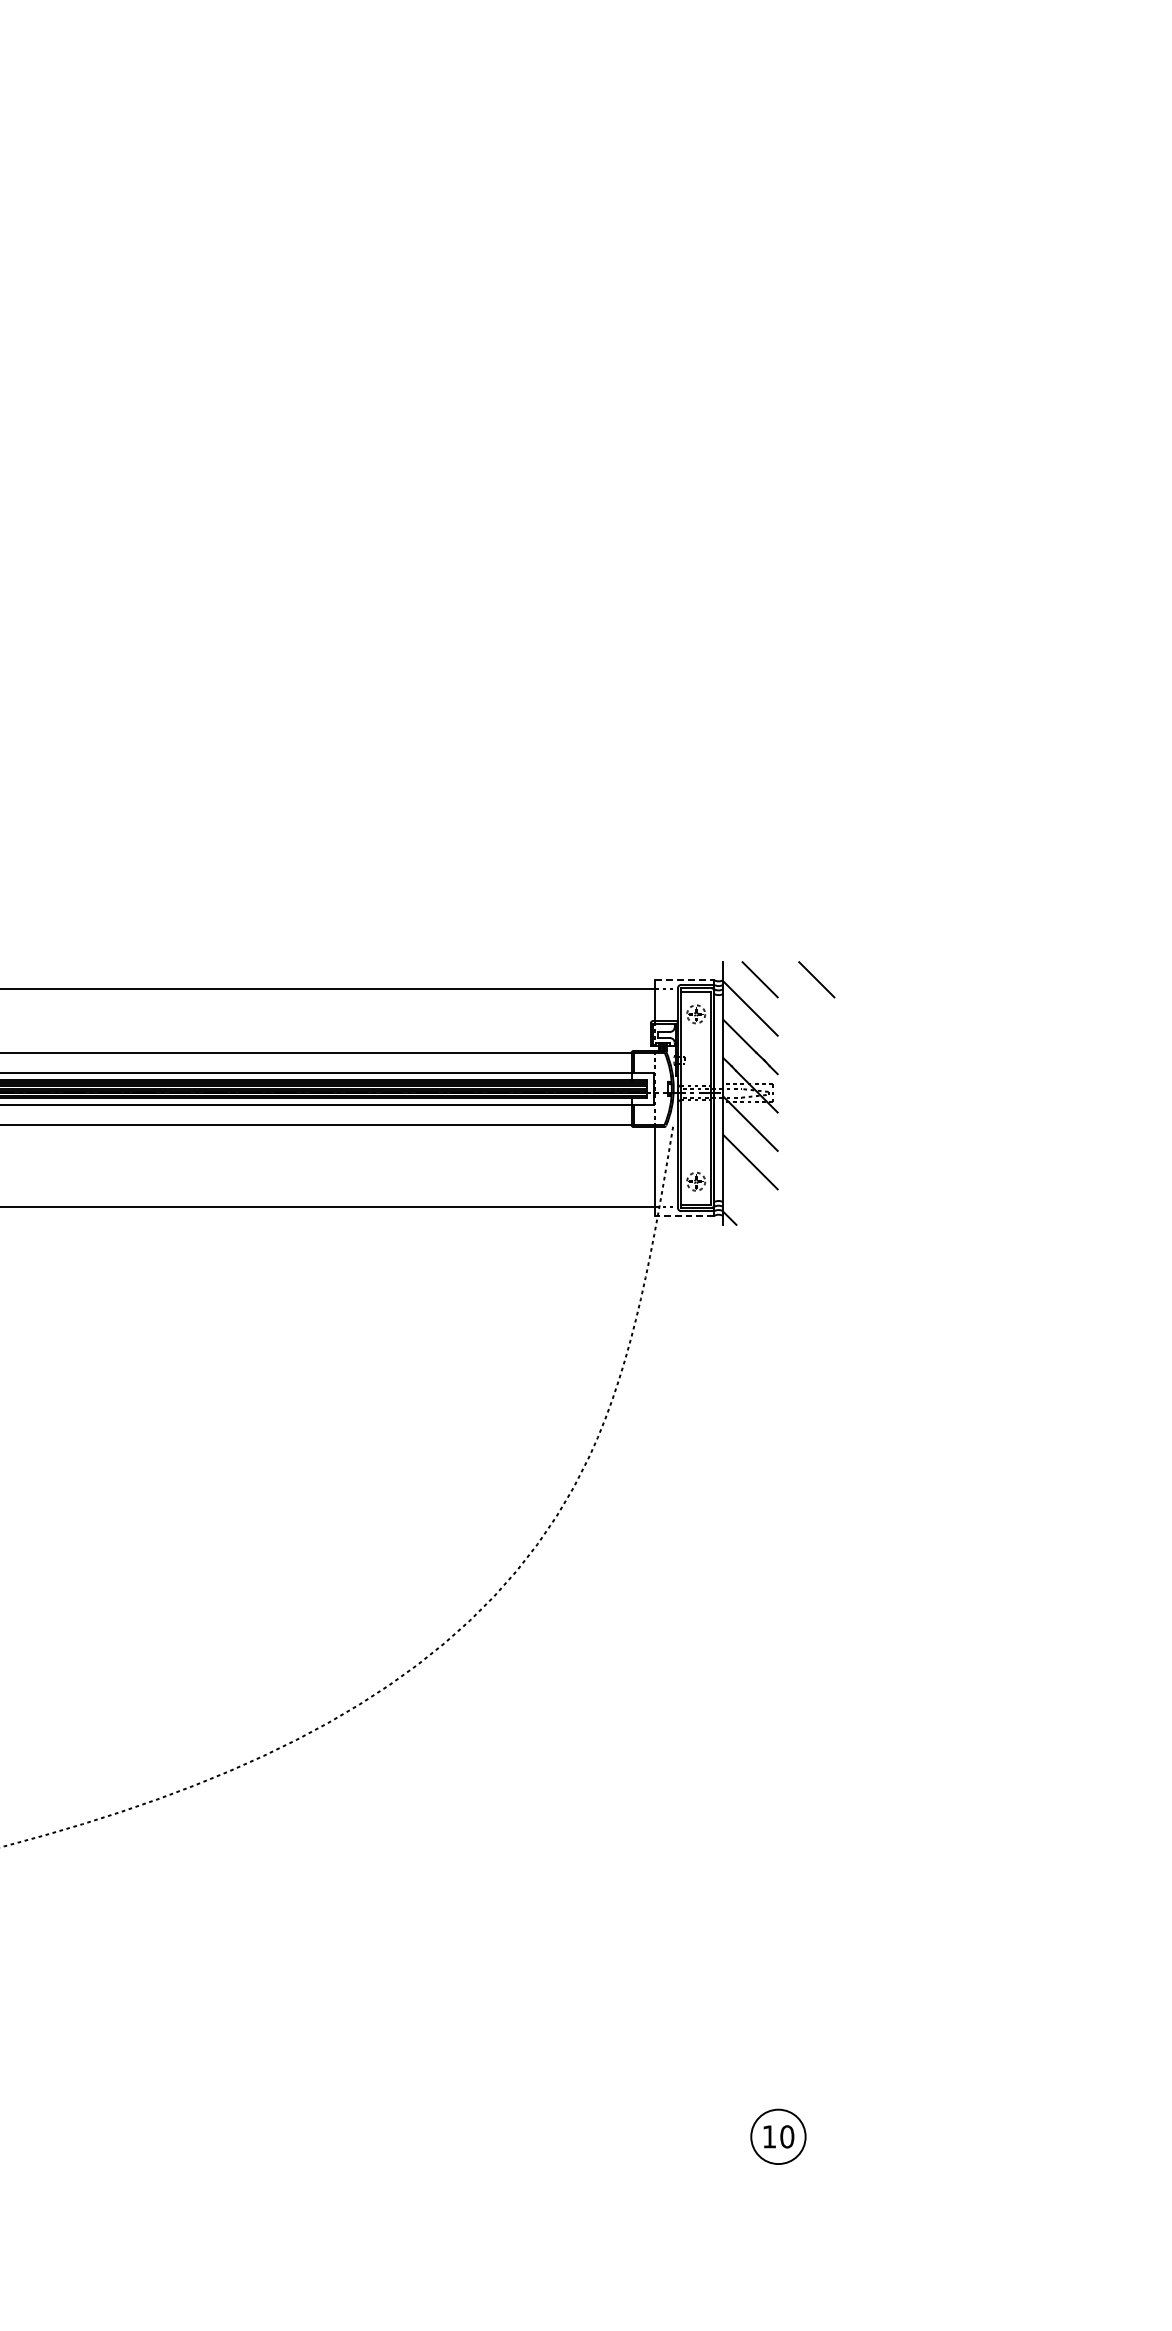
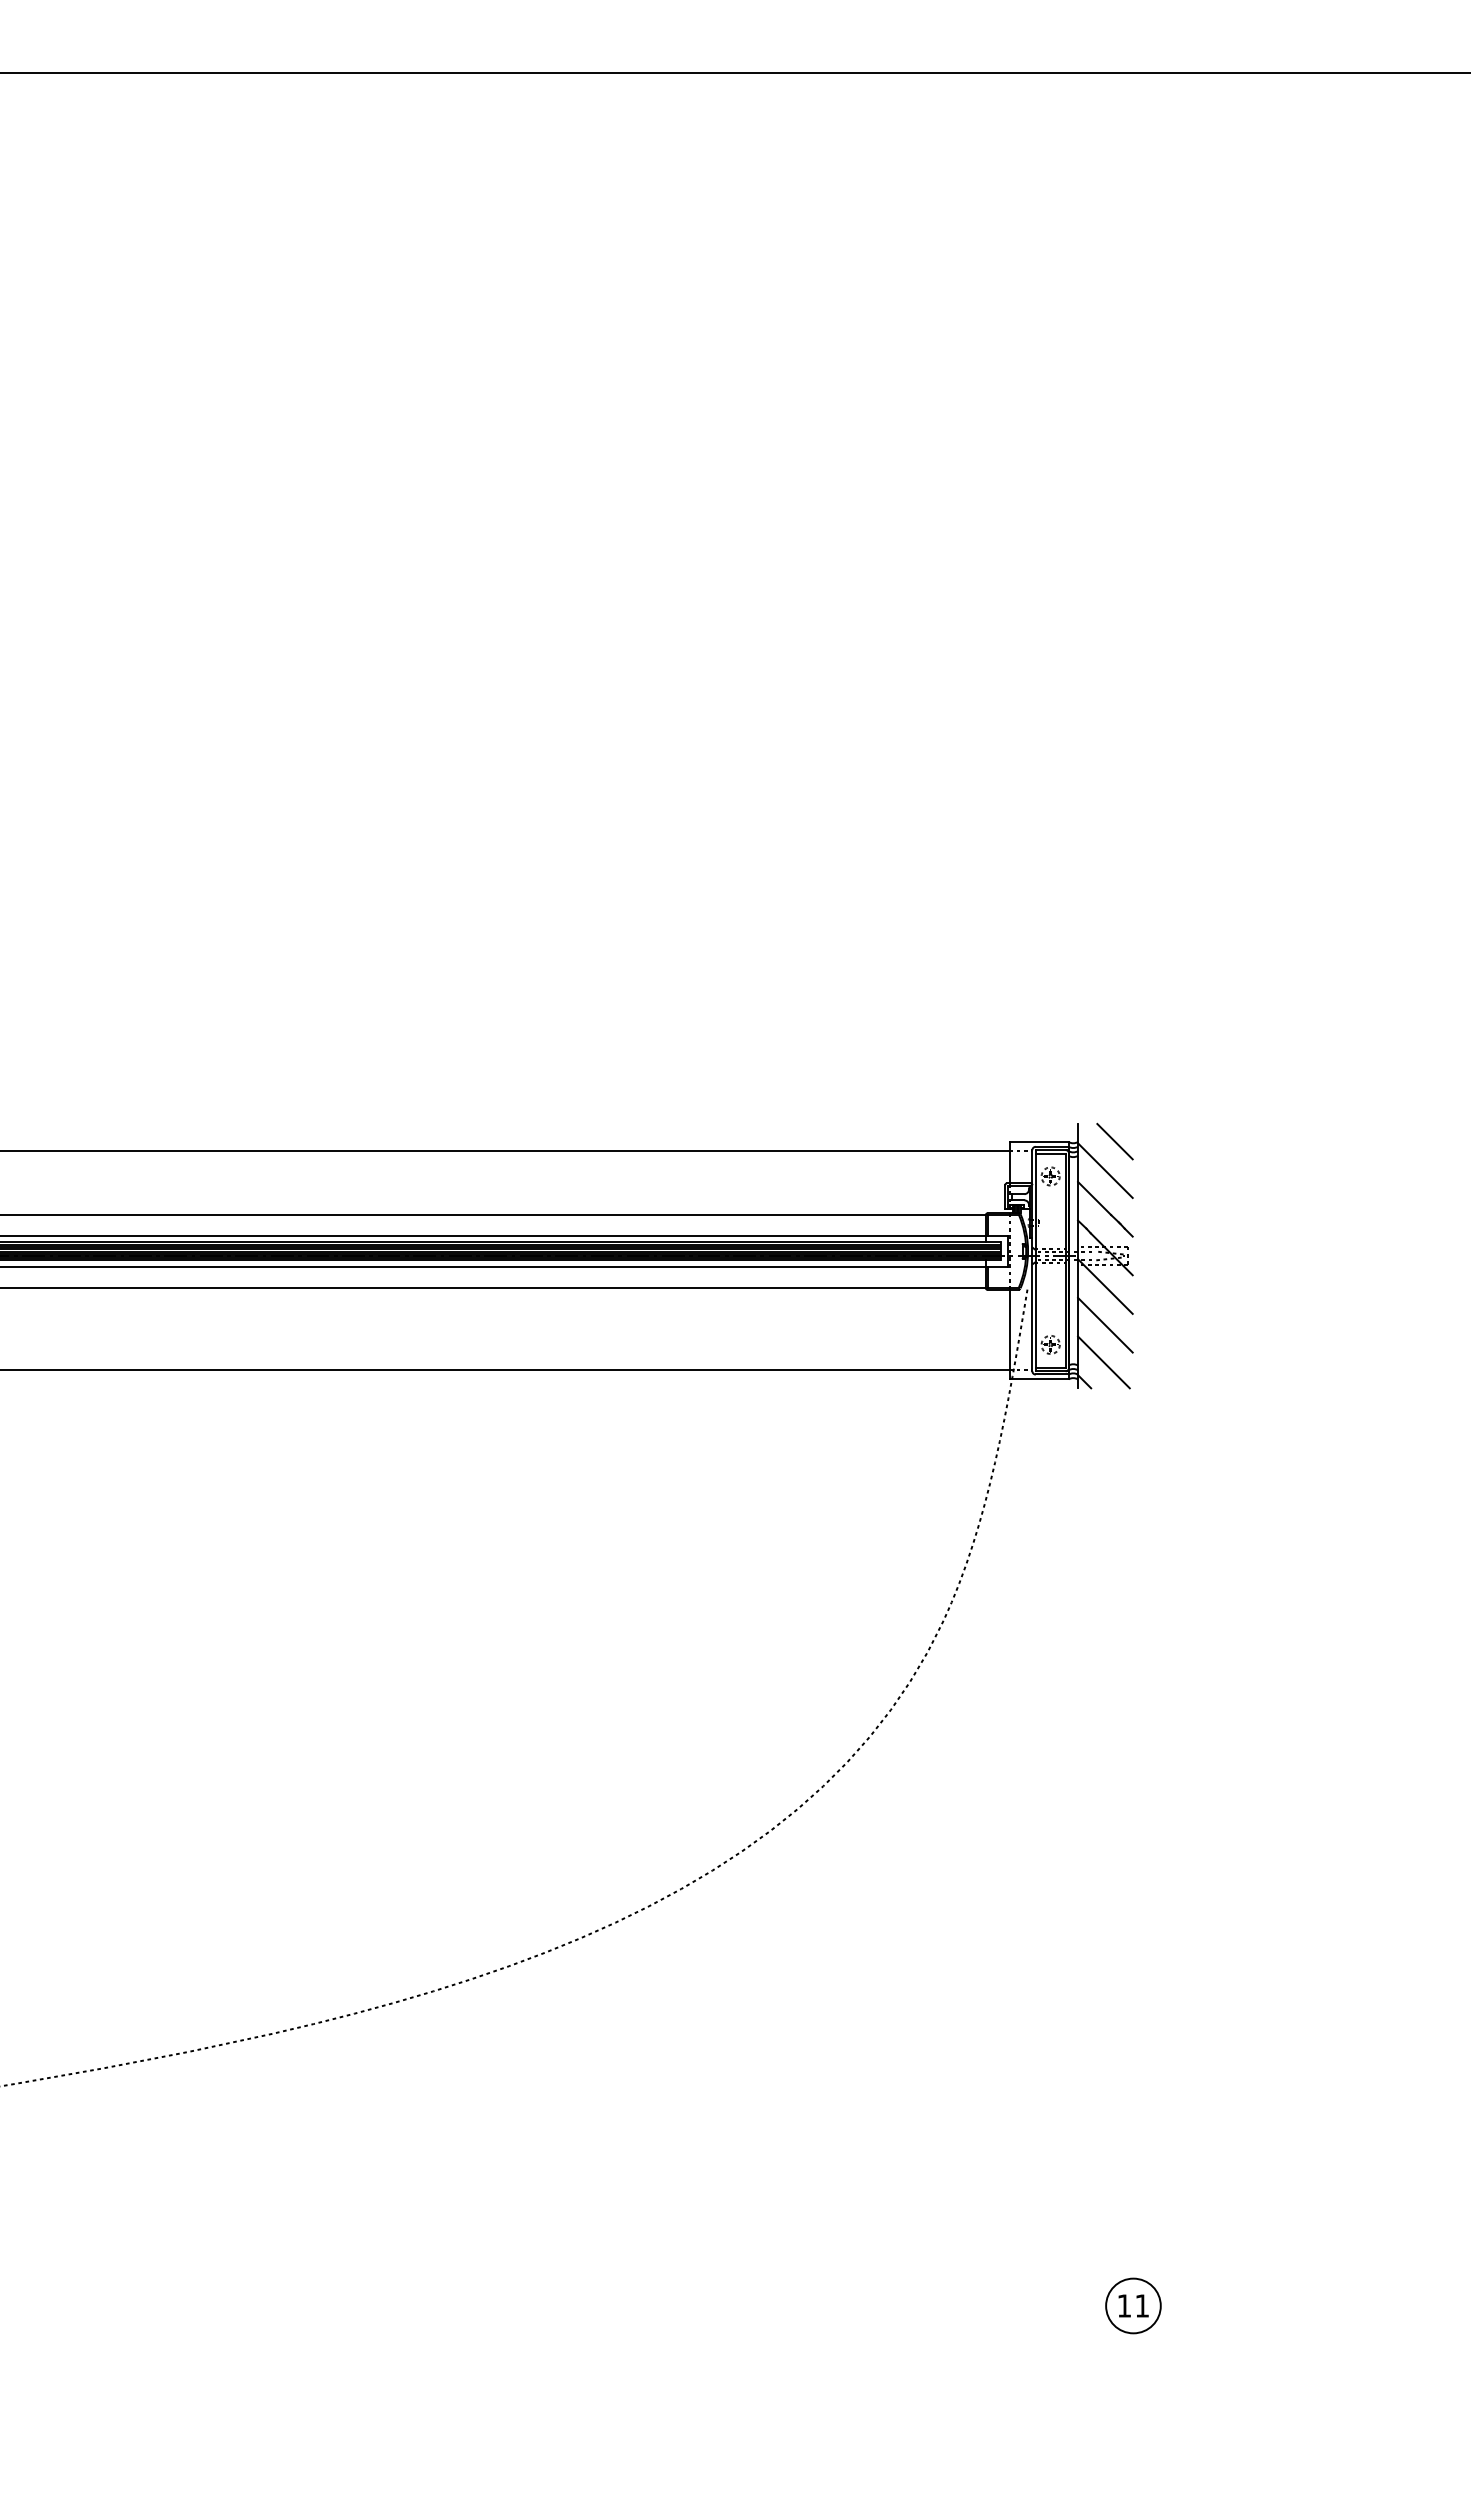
line: (816, 979) -> (1171, 1141), removed
line: (685, 980) -> (1039, 1142), dashed -> solid
line: (748, 1199) -> (1103, 1362), added
line: (685, 1216) -> (1039, 1379), dashed -> solid
text: (787, 2136) -> (1142, 2305), 10 -> 11

